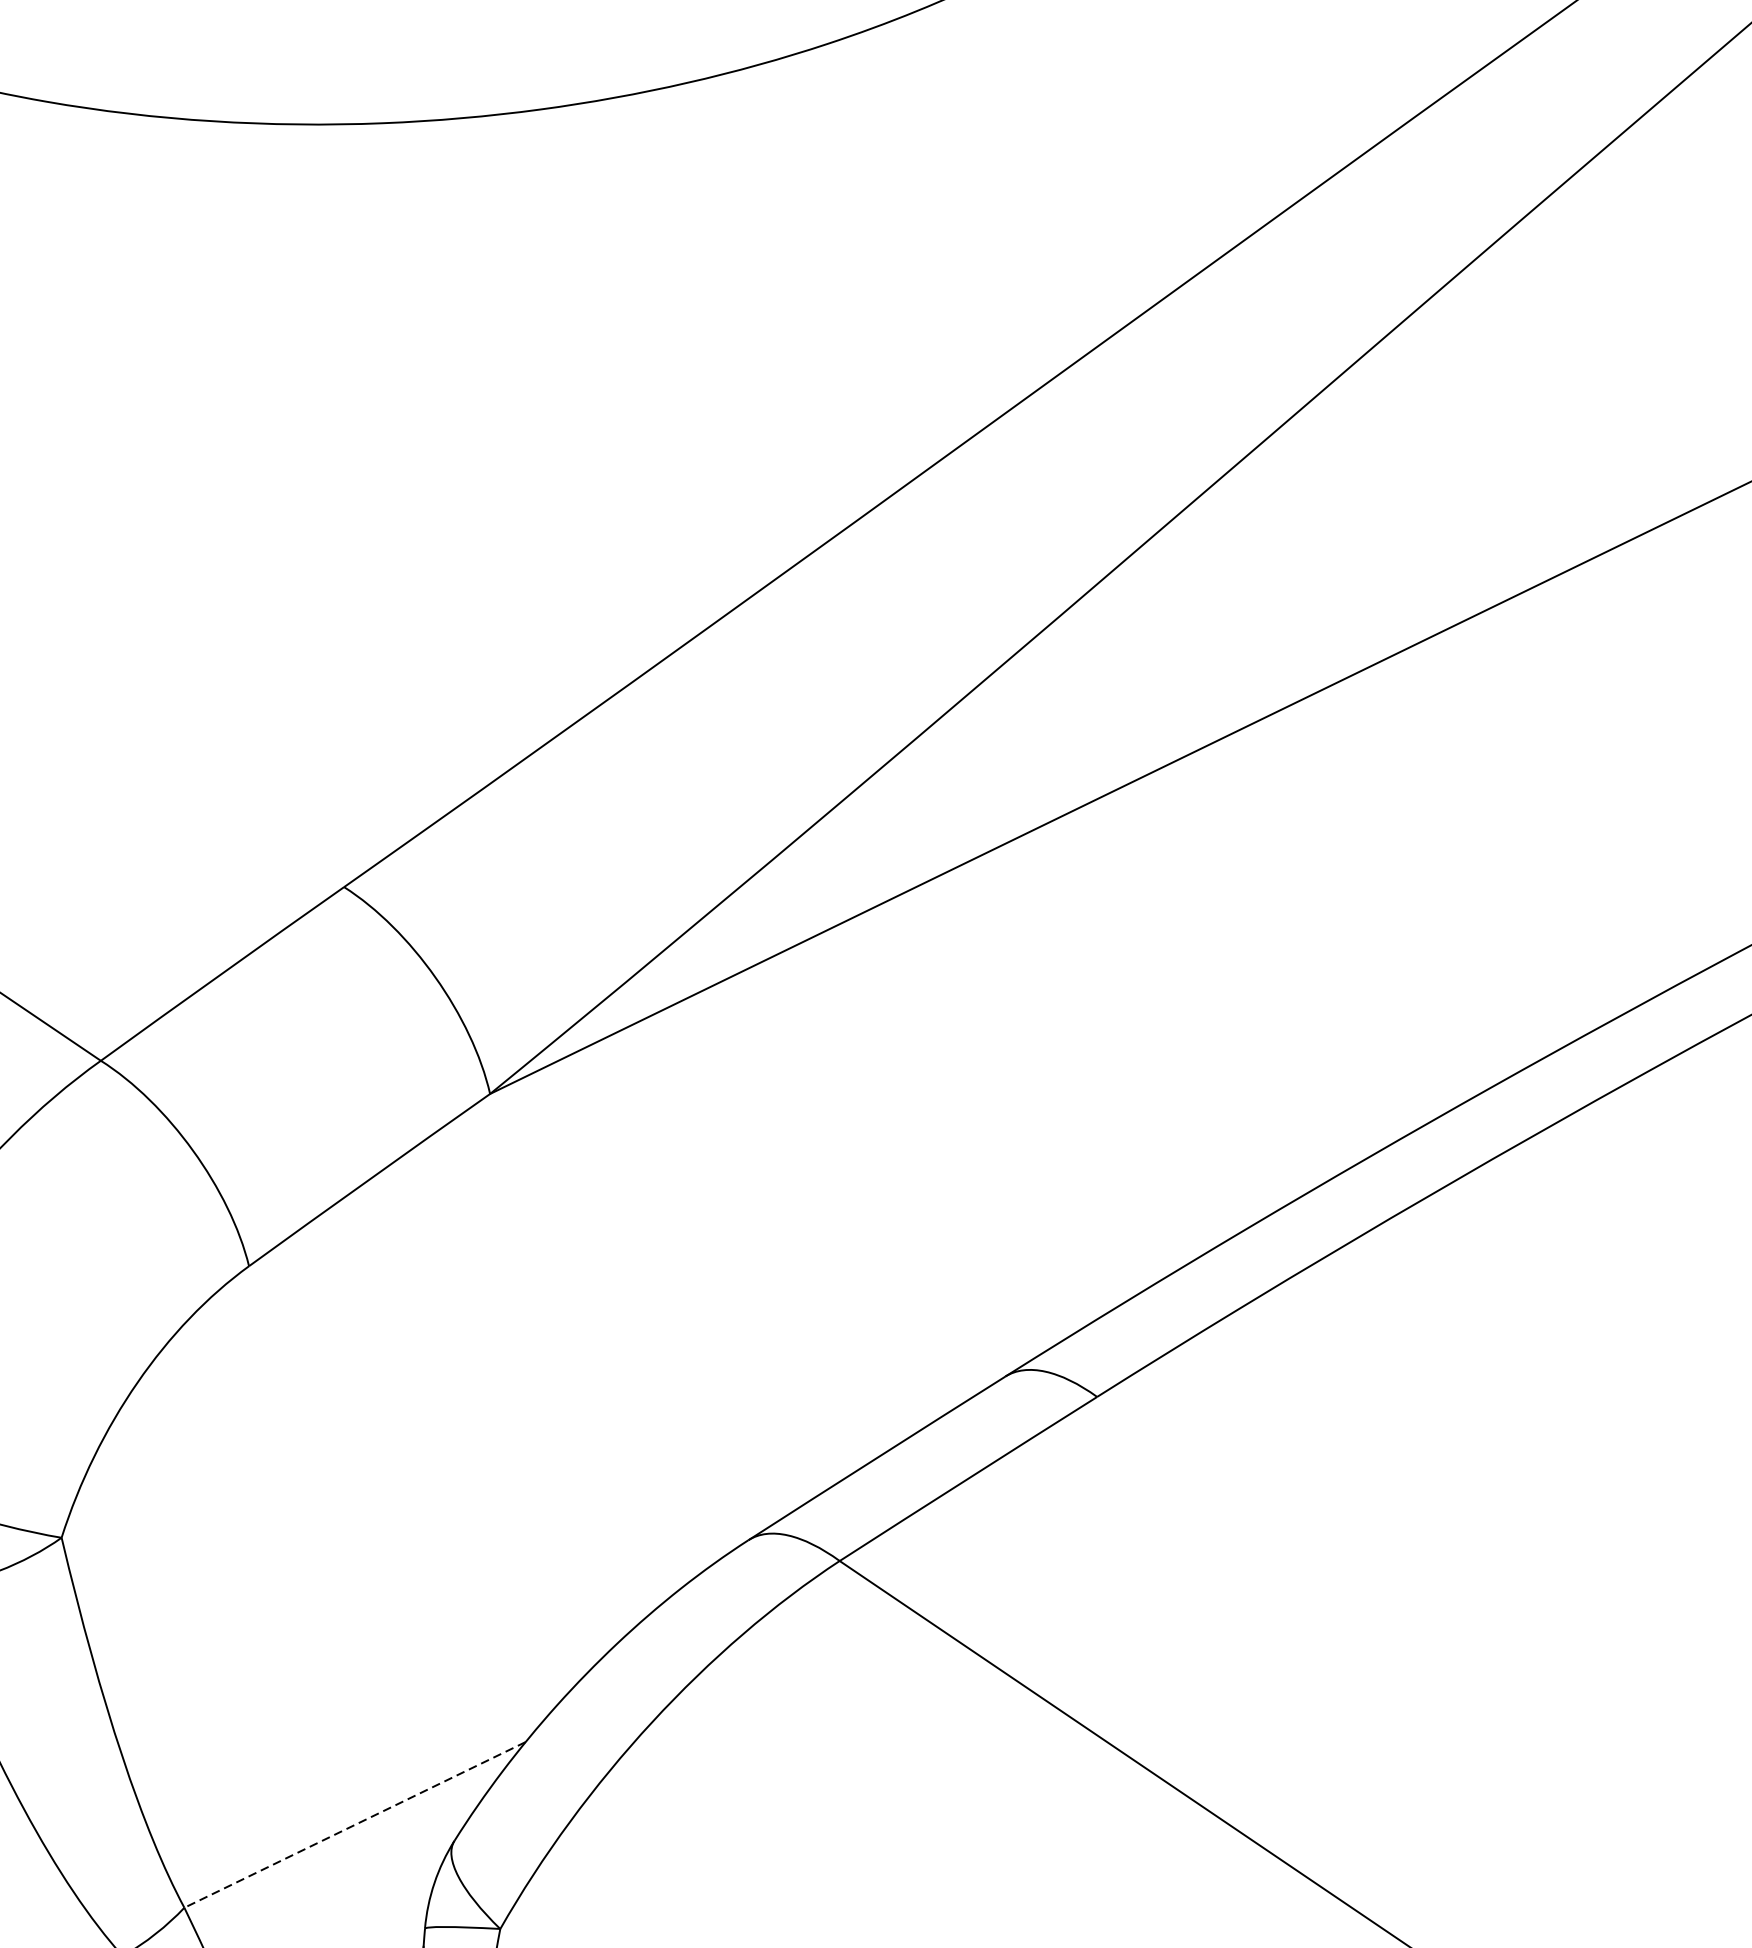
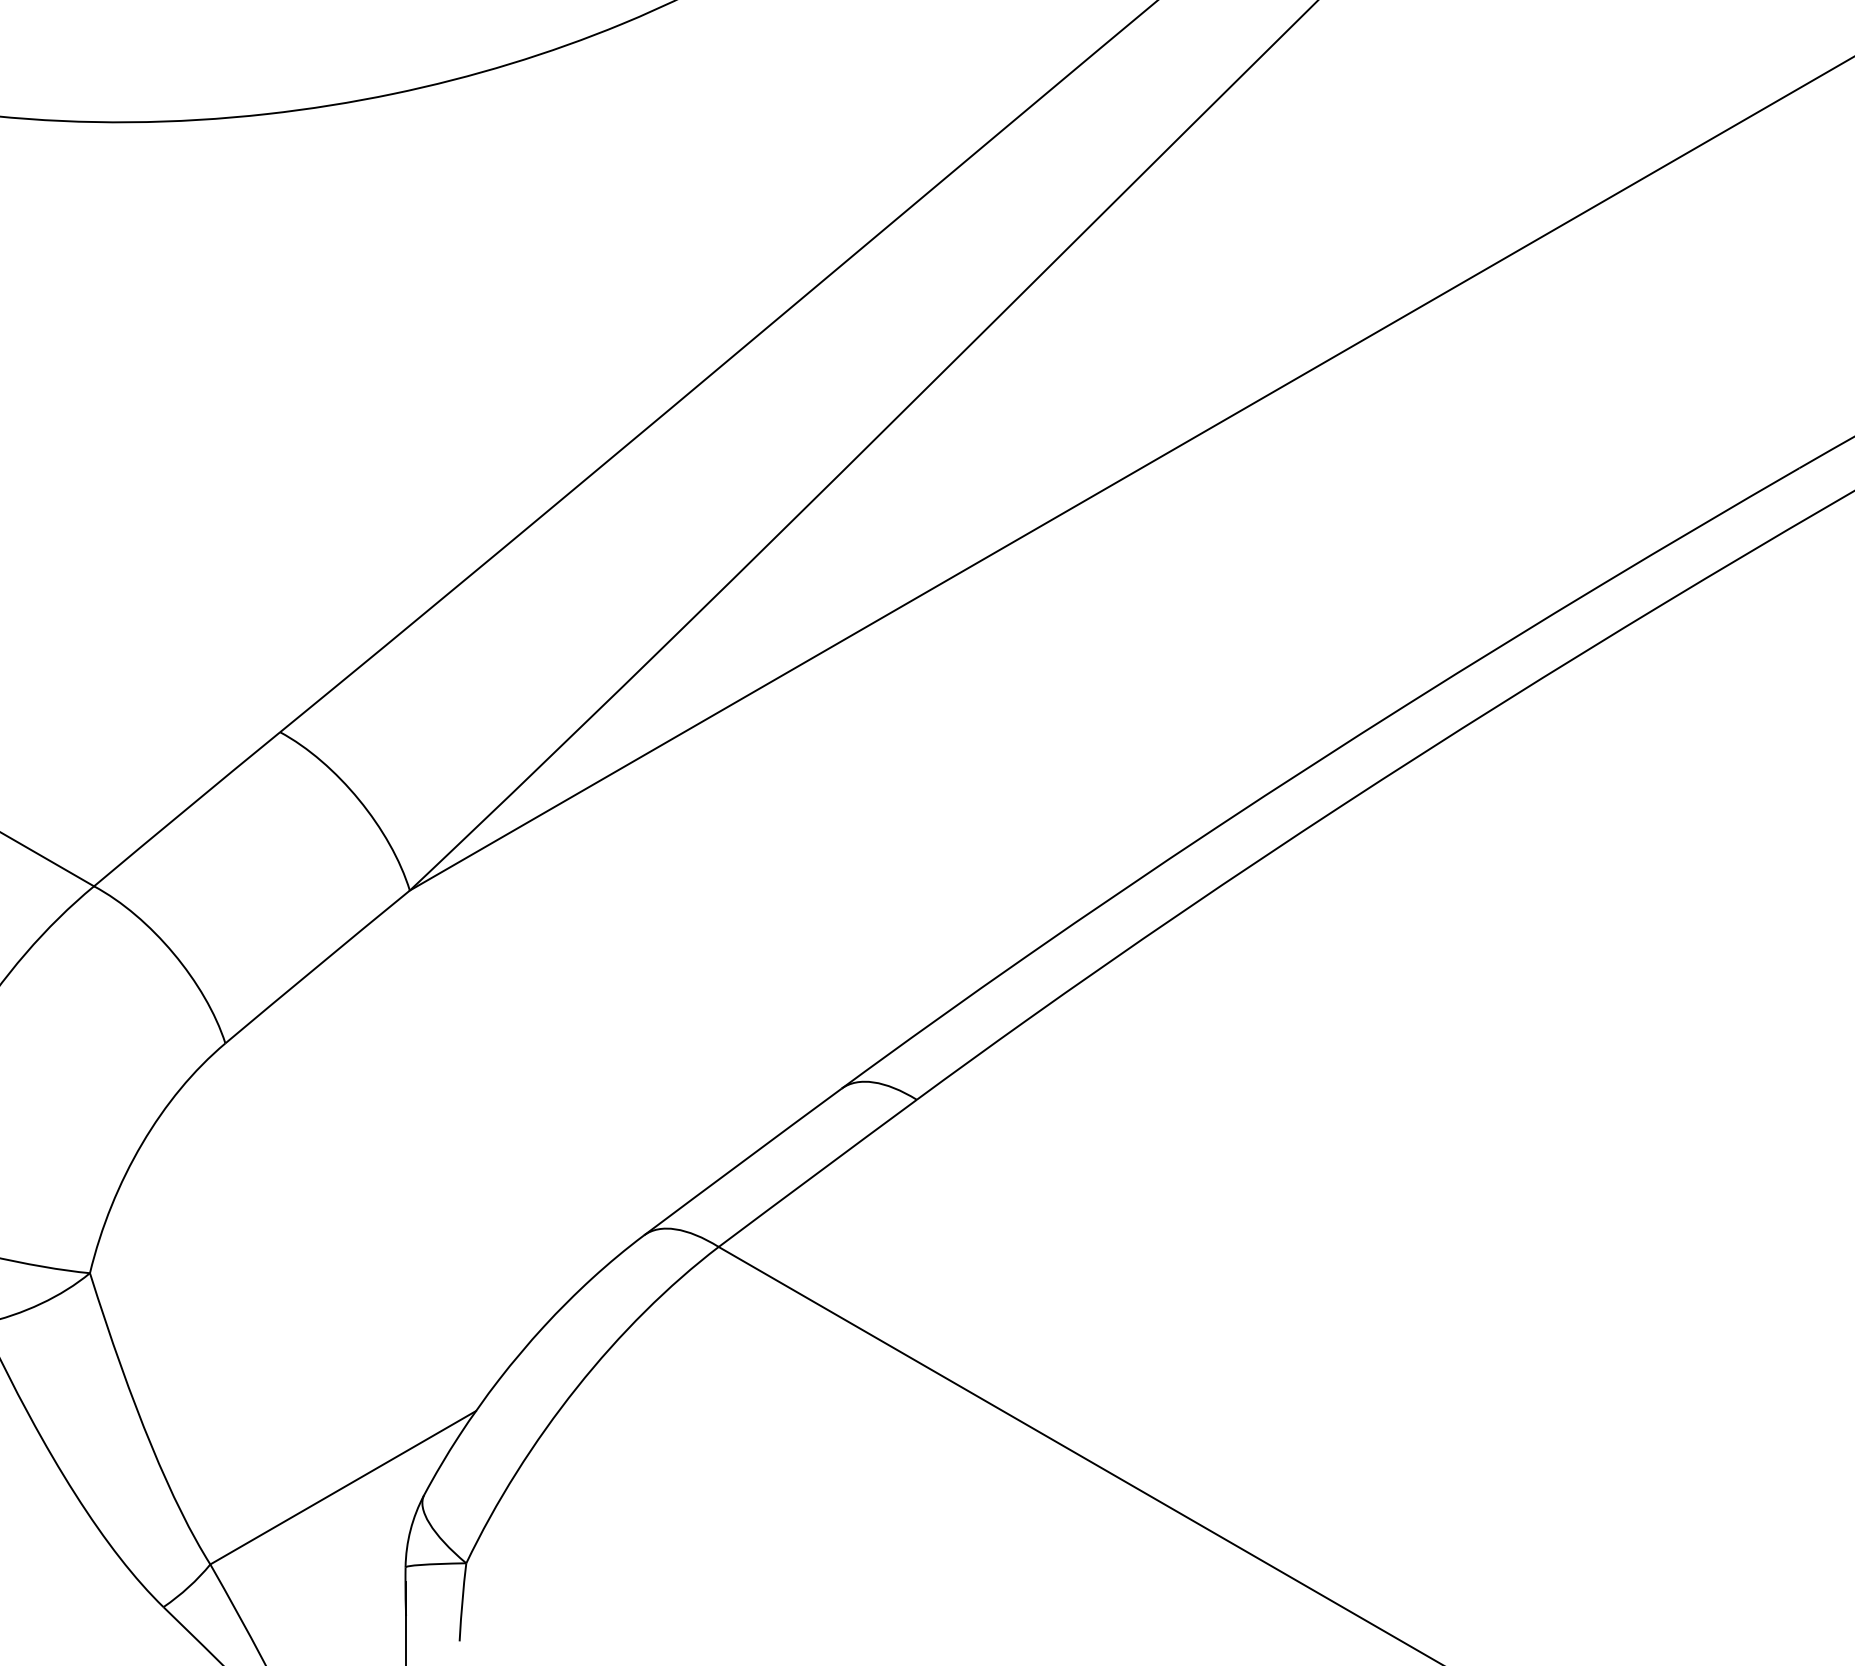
line: (354, 1825) -> (342, 1488), dashed -> solid

